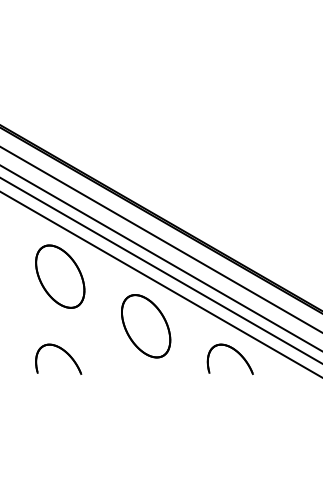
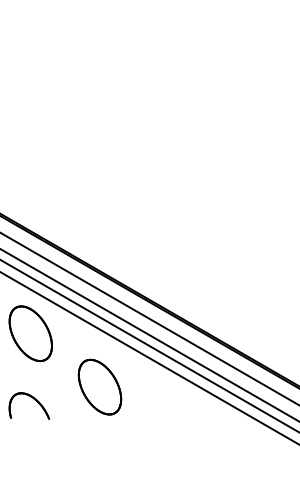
part: (145, 325) -> (99, 386), moved
part: (233, 350) -> (182, 398), removed

